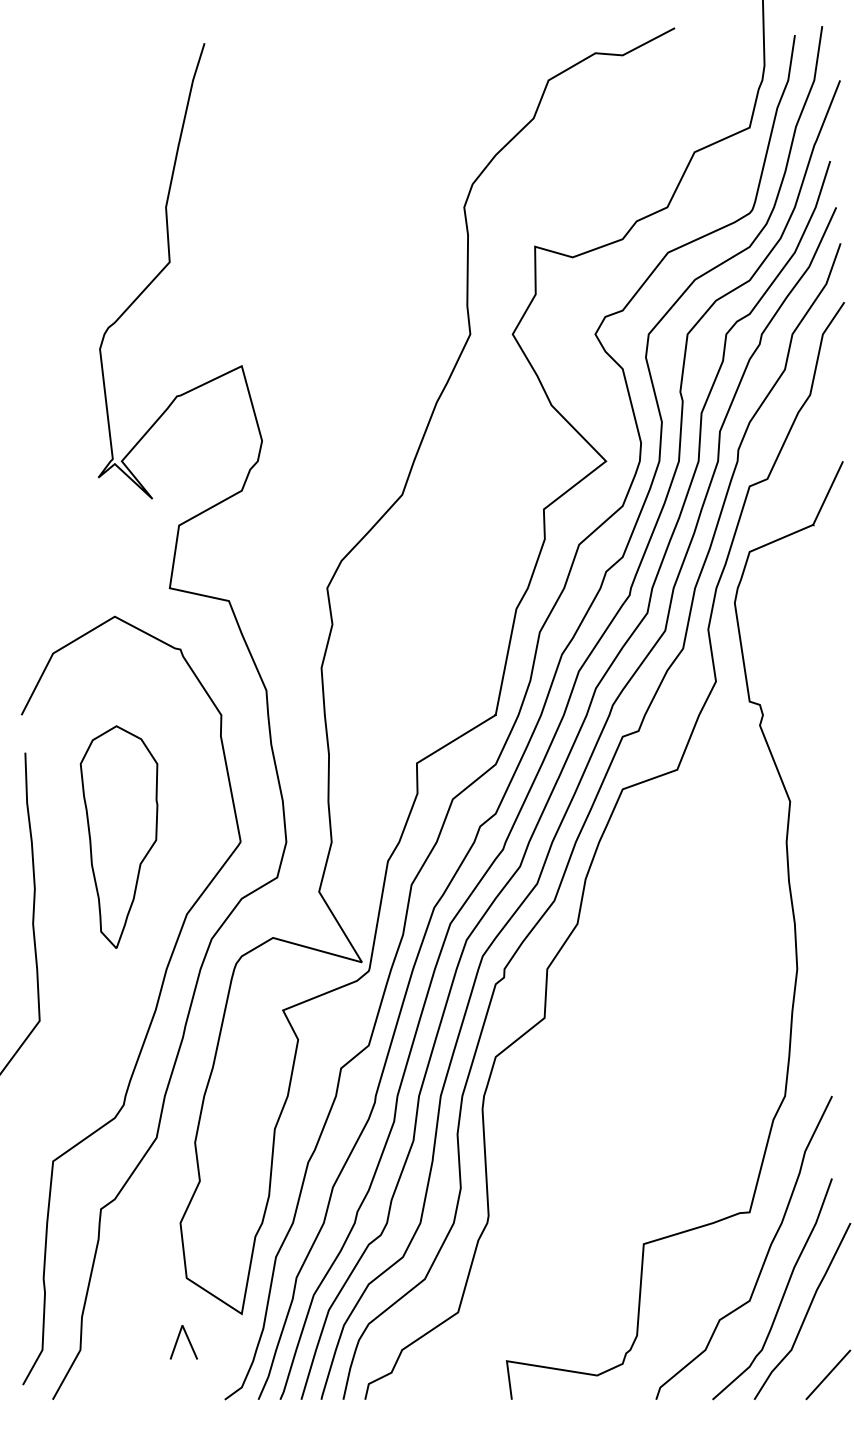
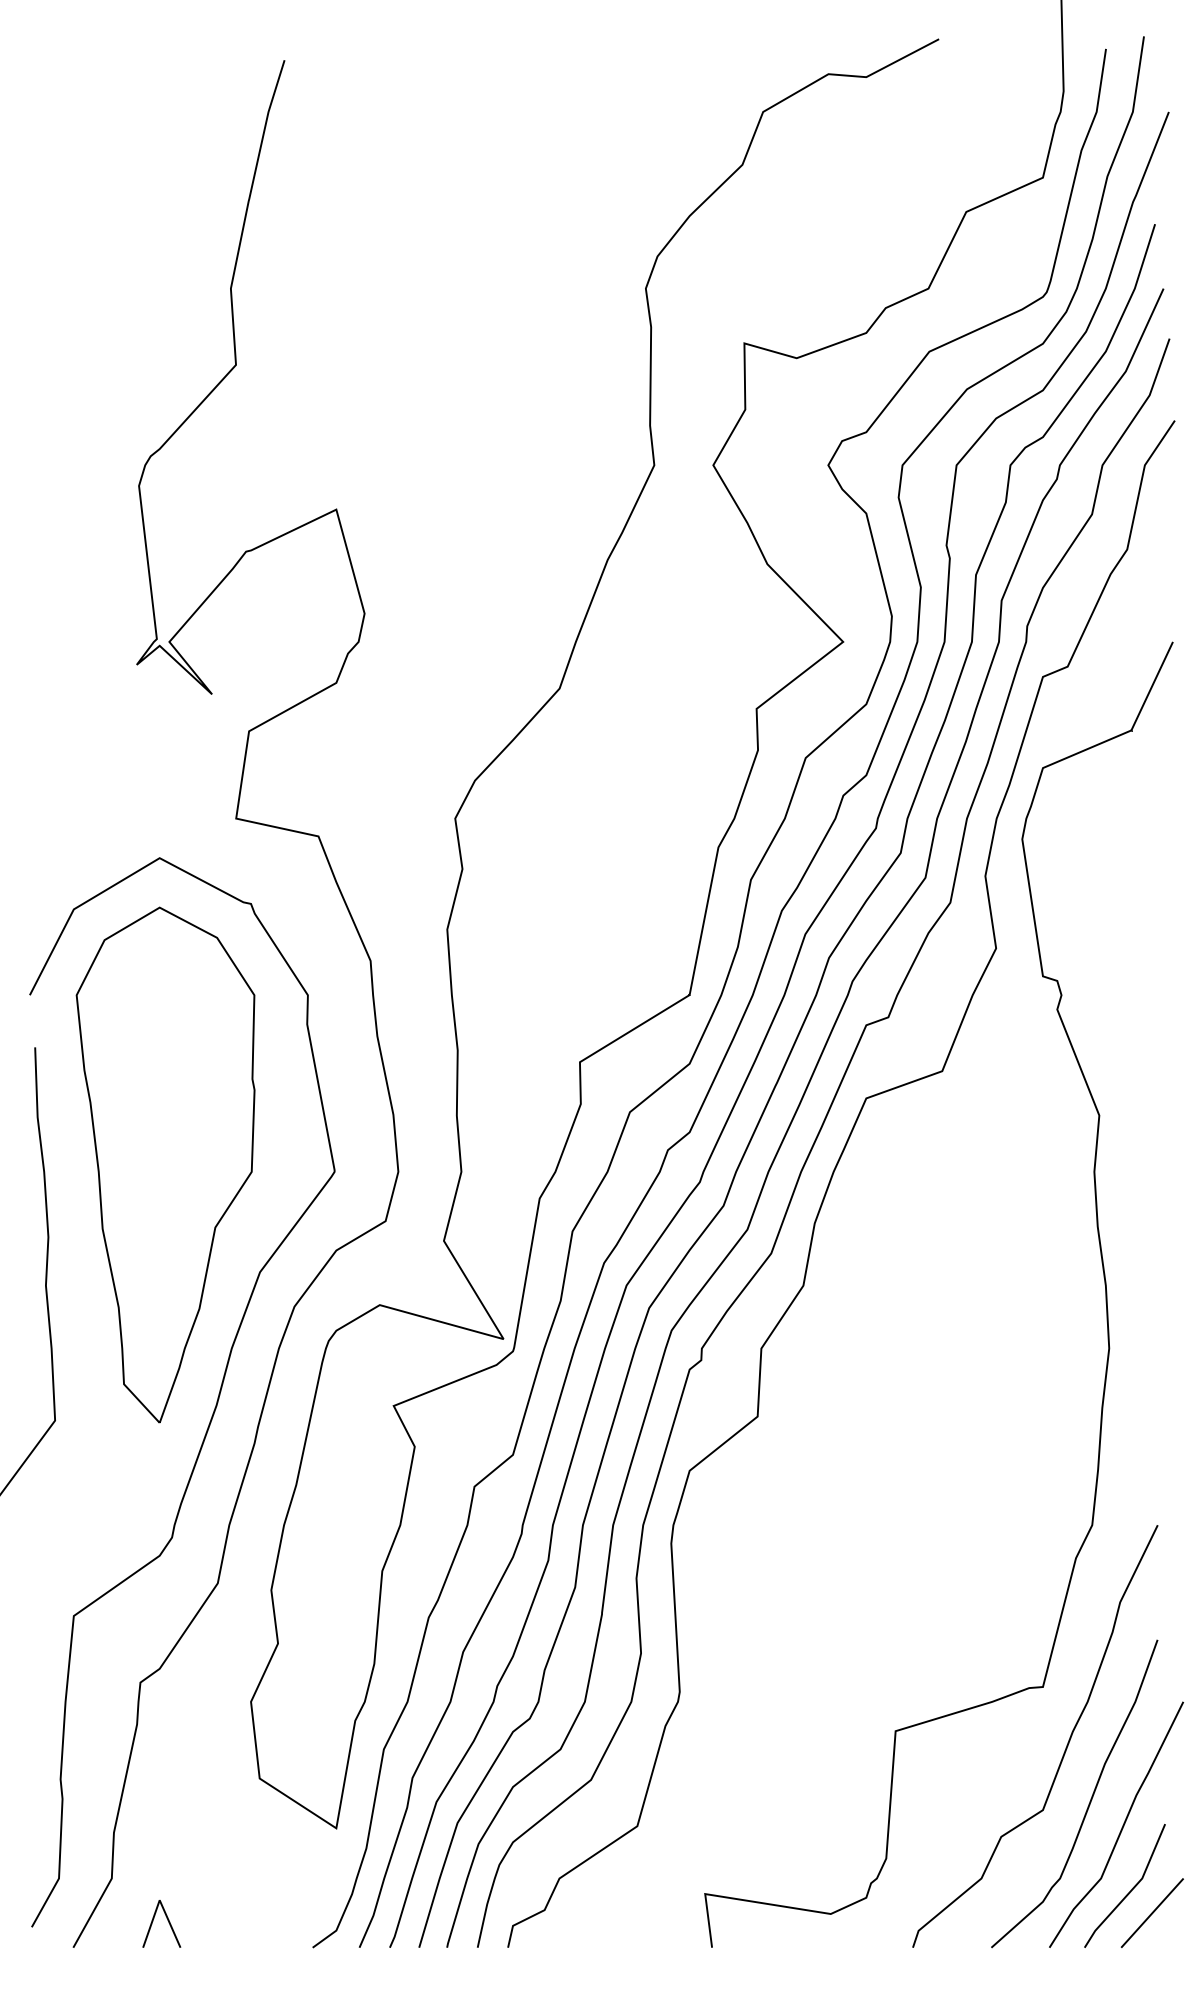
part: (119, 836) -> (165, 1164), size x1.67
line: (188, 1339) -> (167, 1920), moved
line: (812, 1358) -> (1130, 1890), added

